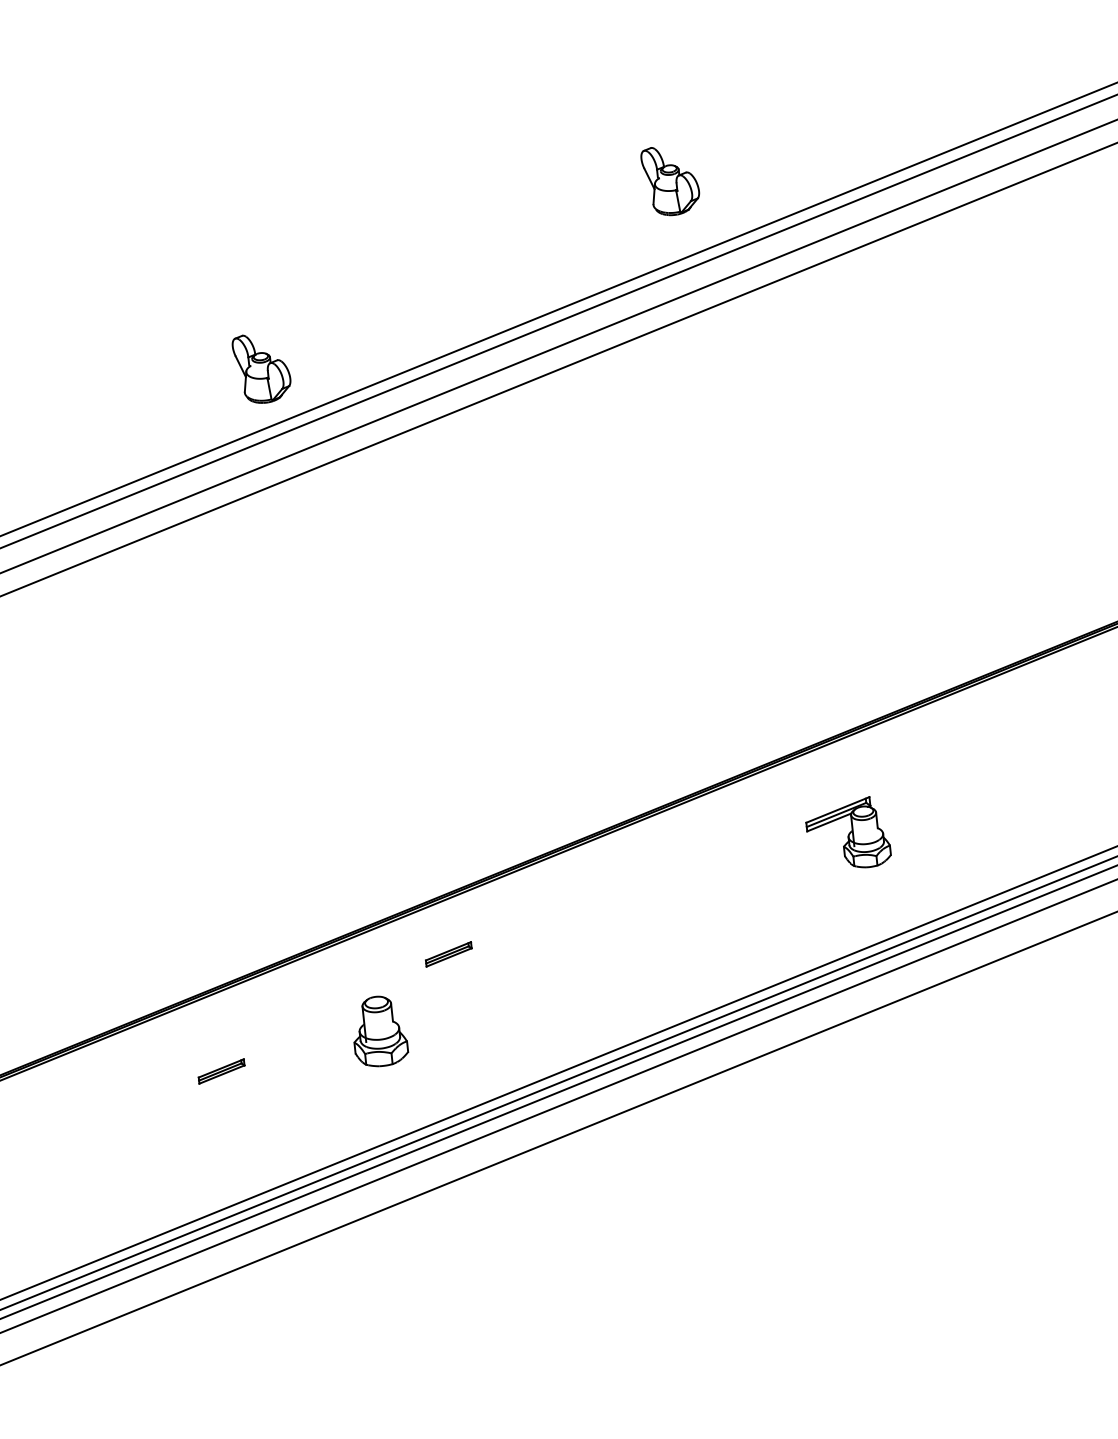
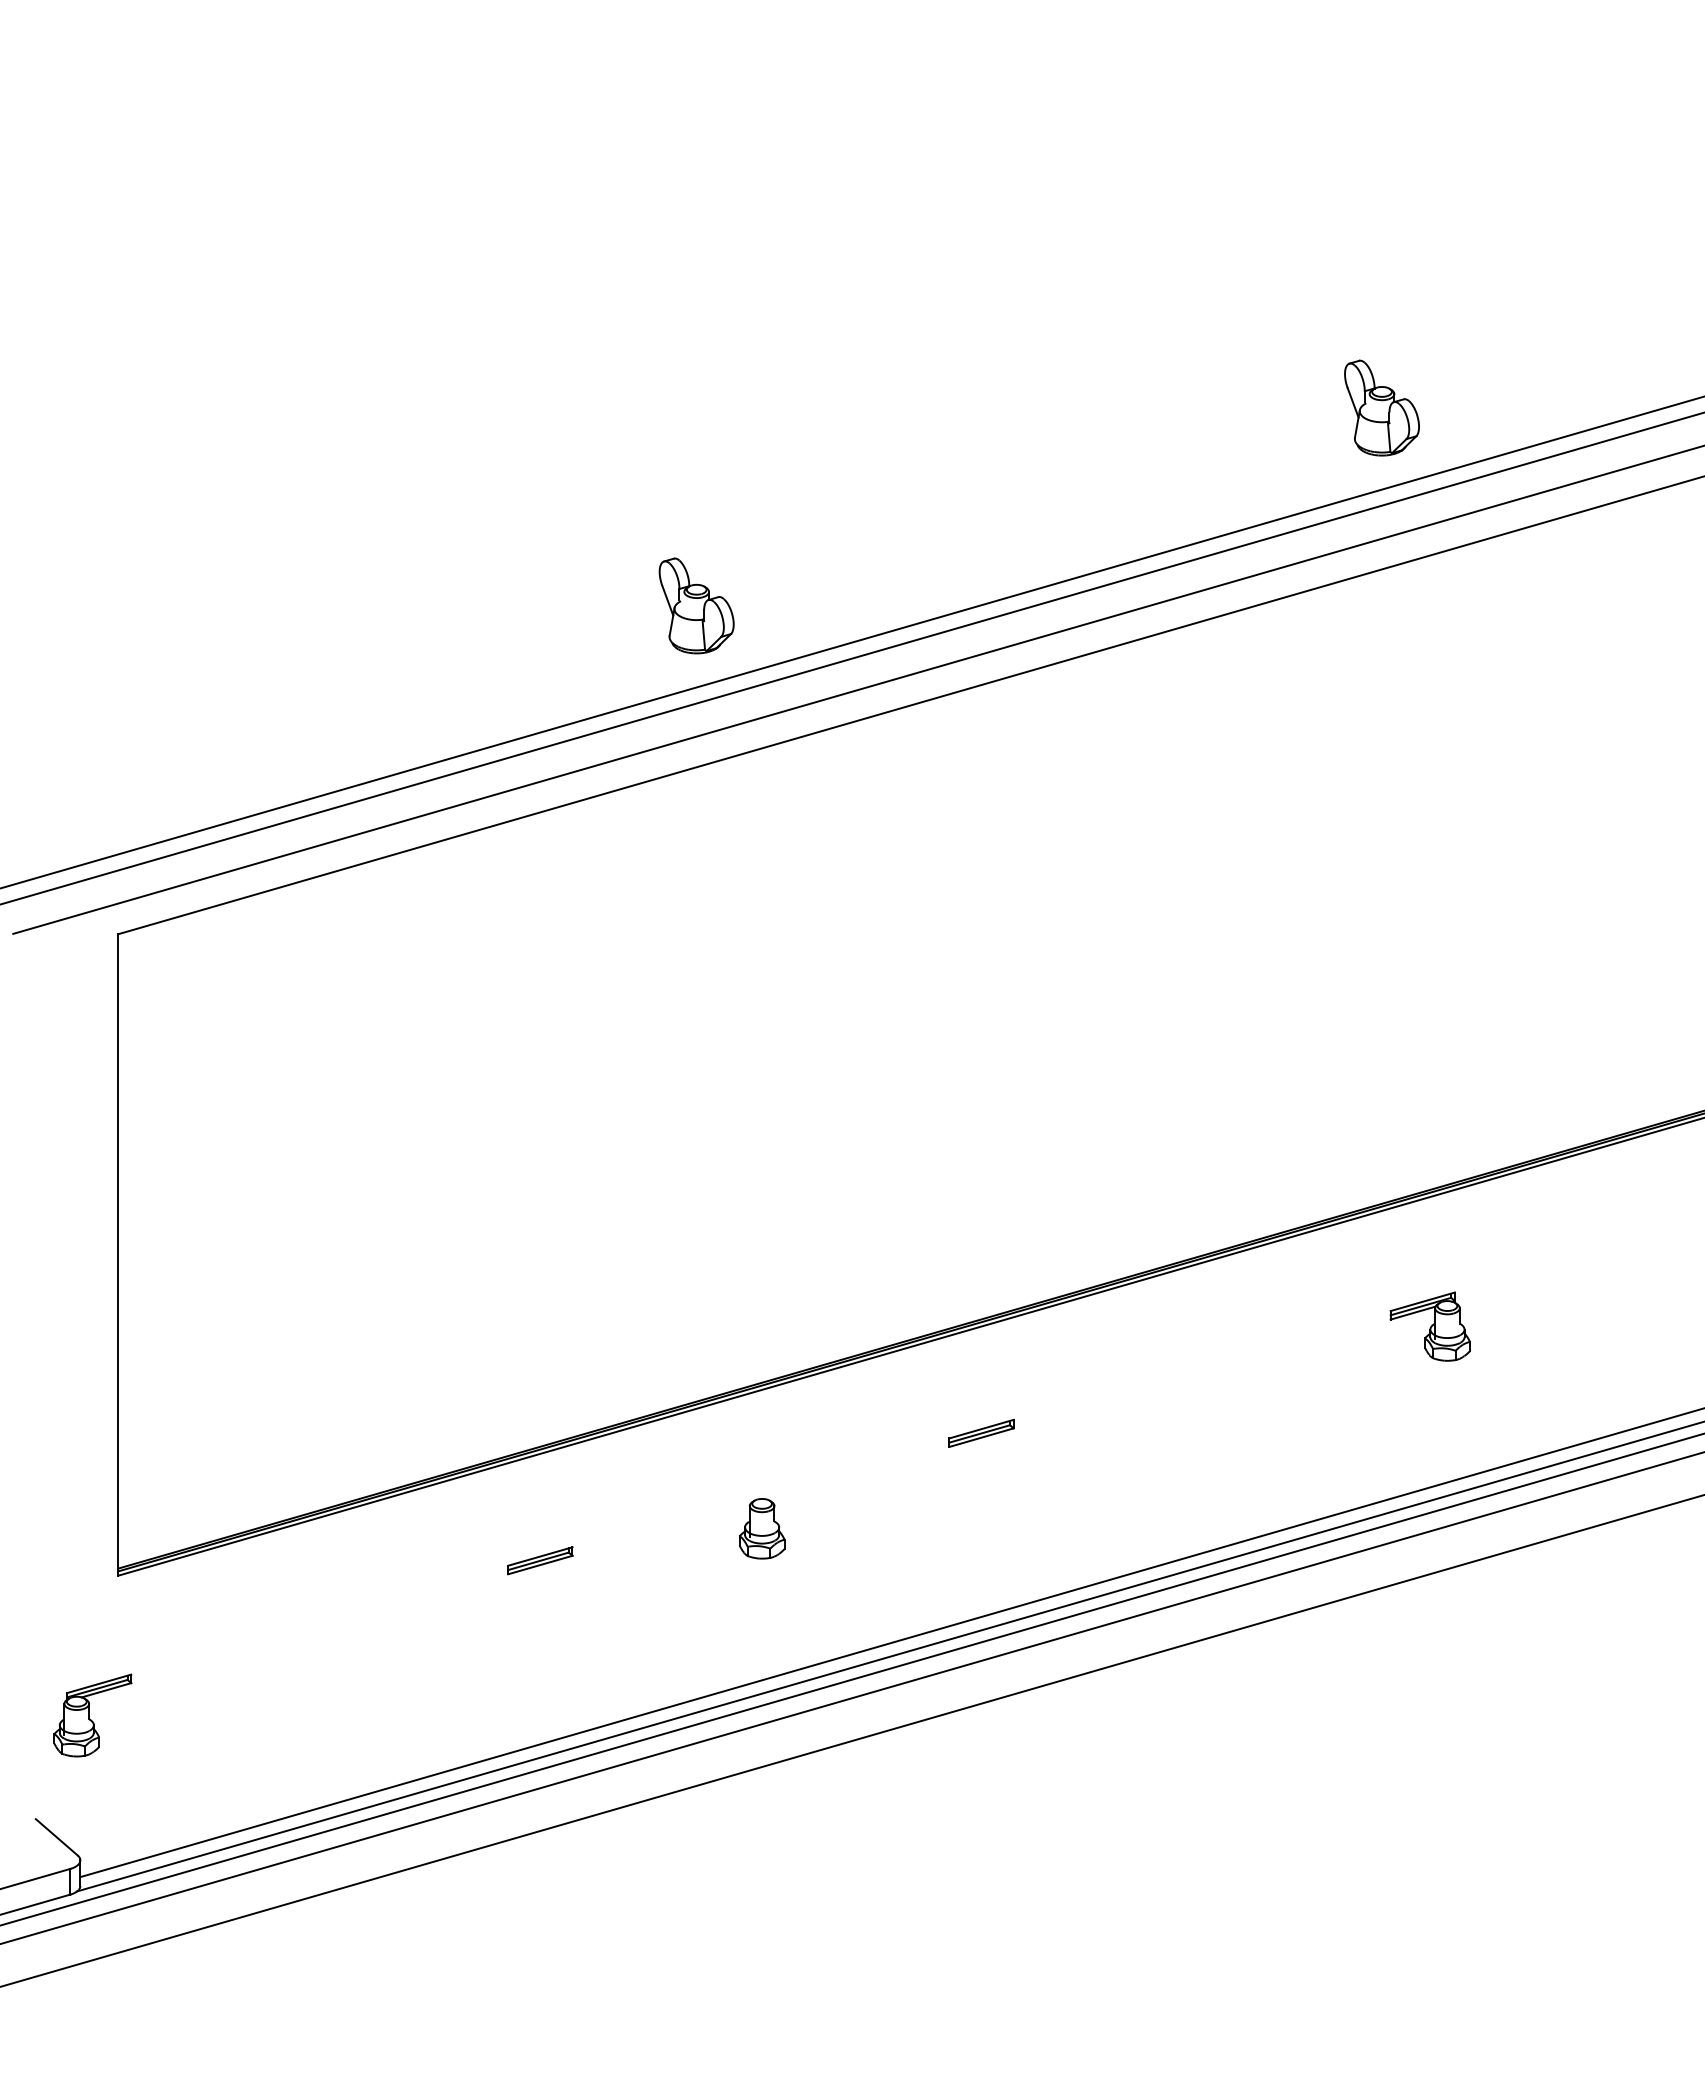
part: (670, 180) -> (1381, 407), moved
part: (847, 834) -> (1429, 1326), size x0.71
part: (448, 954) -> (981, 1433), moved
part: (379, 1031) -> (762, 1528), size x0.62

